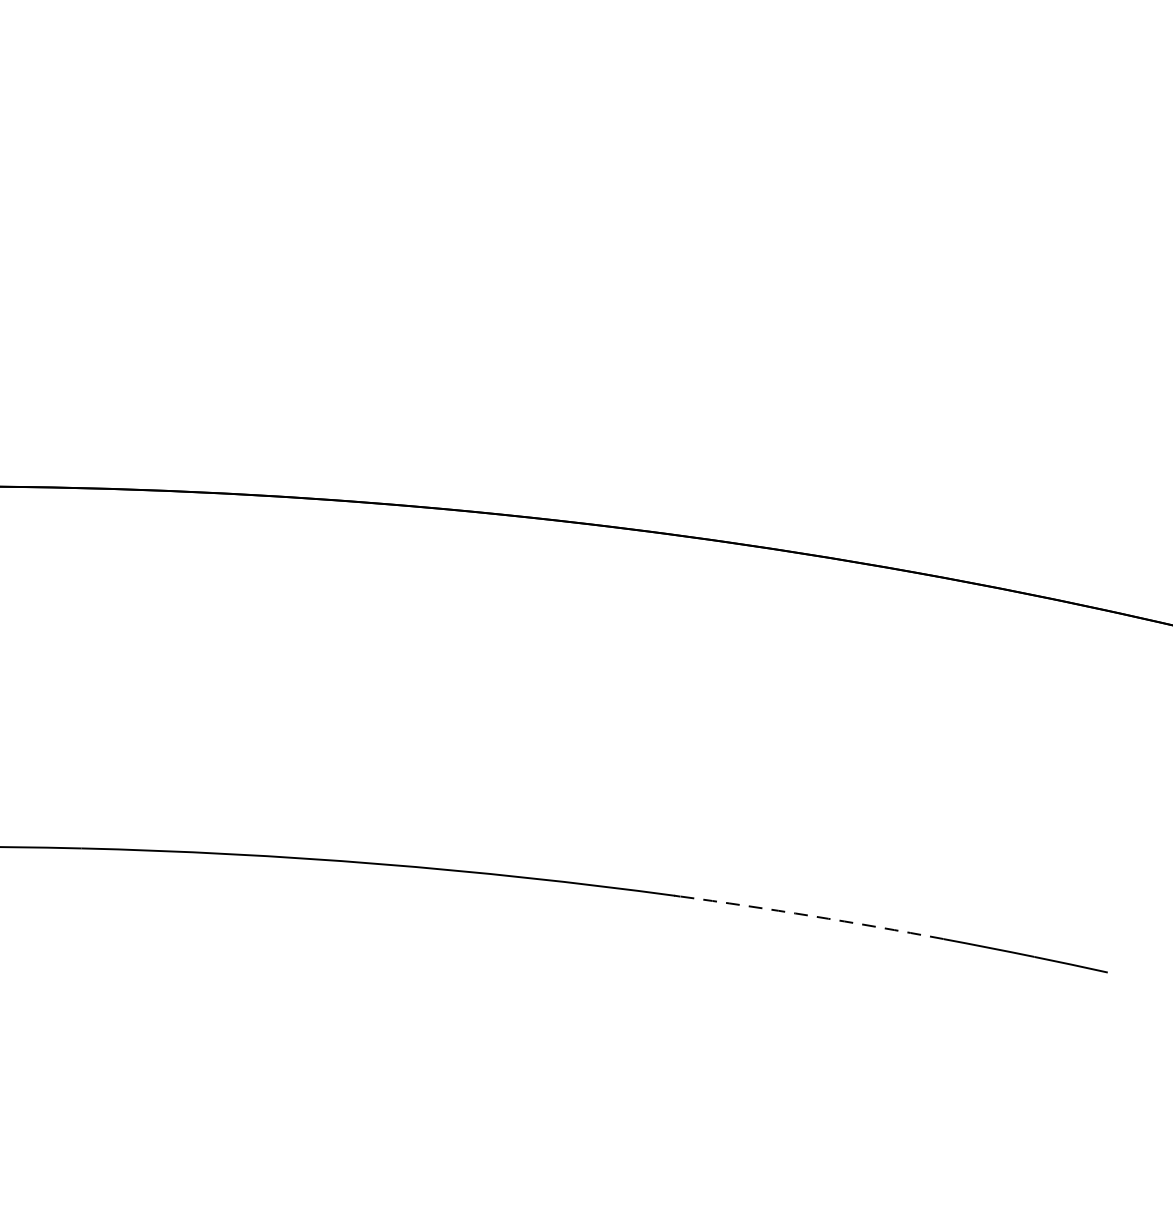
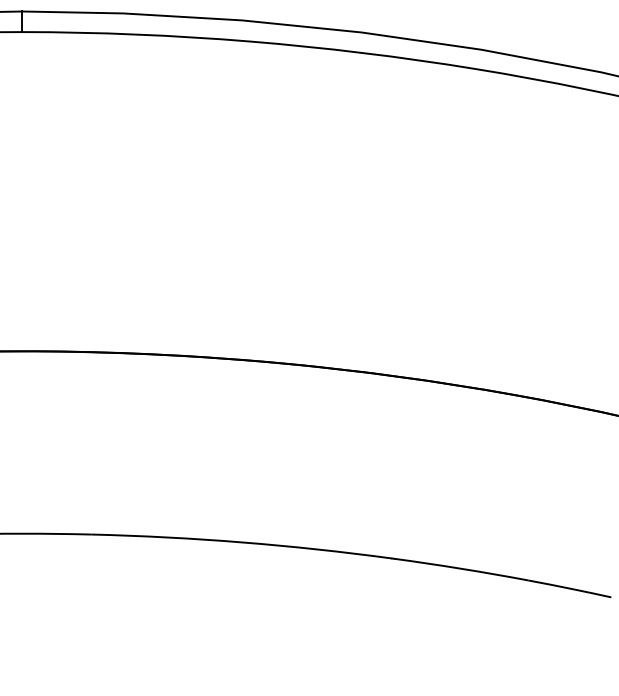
arc: (811, 915) -> (461, 568), dashed -> solid

